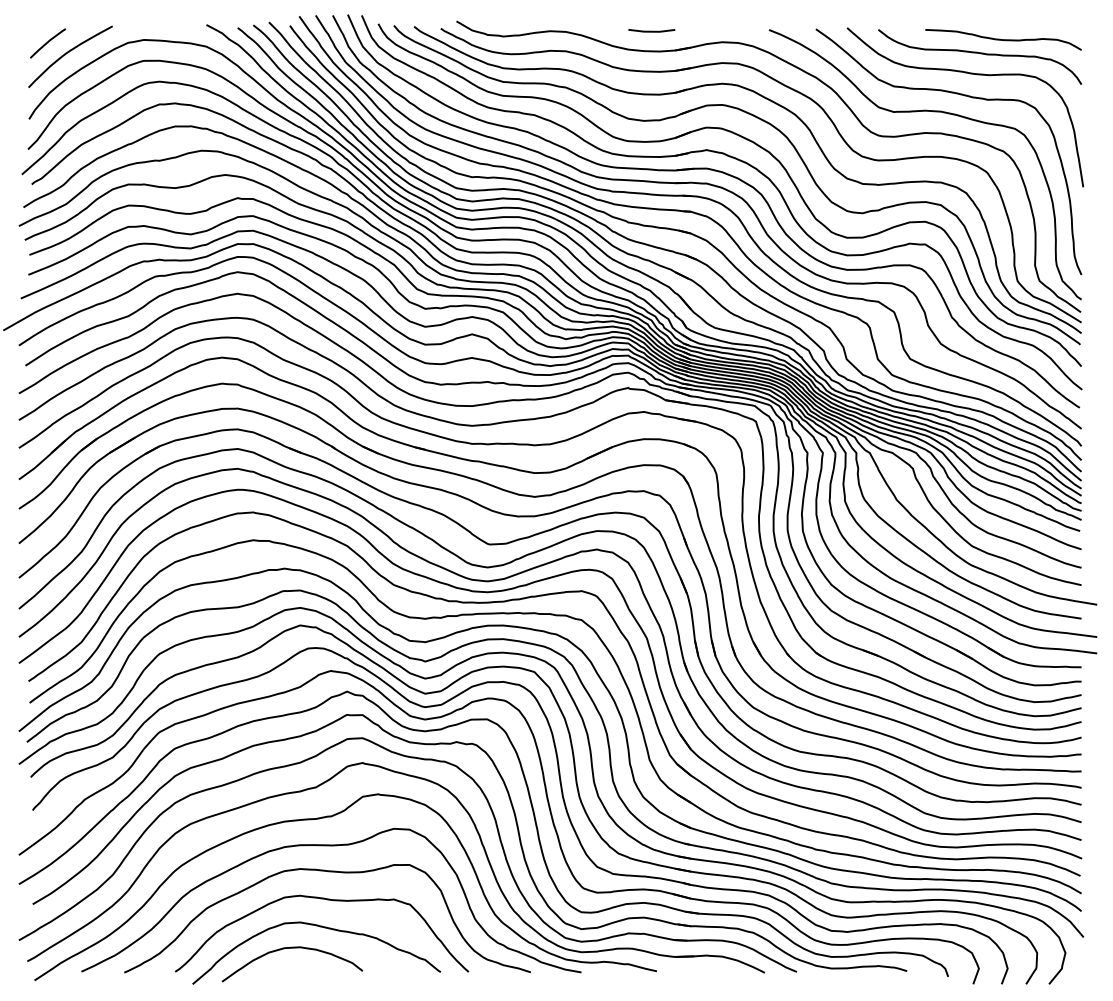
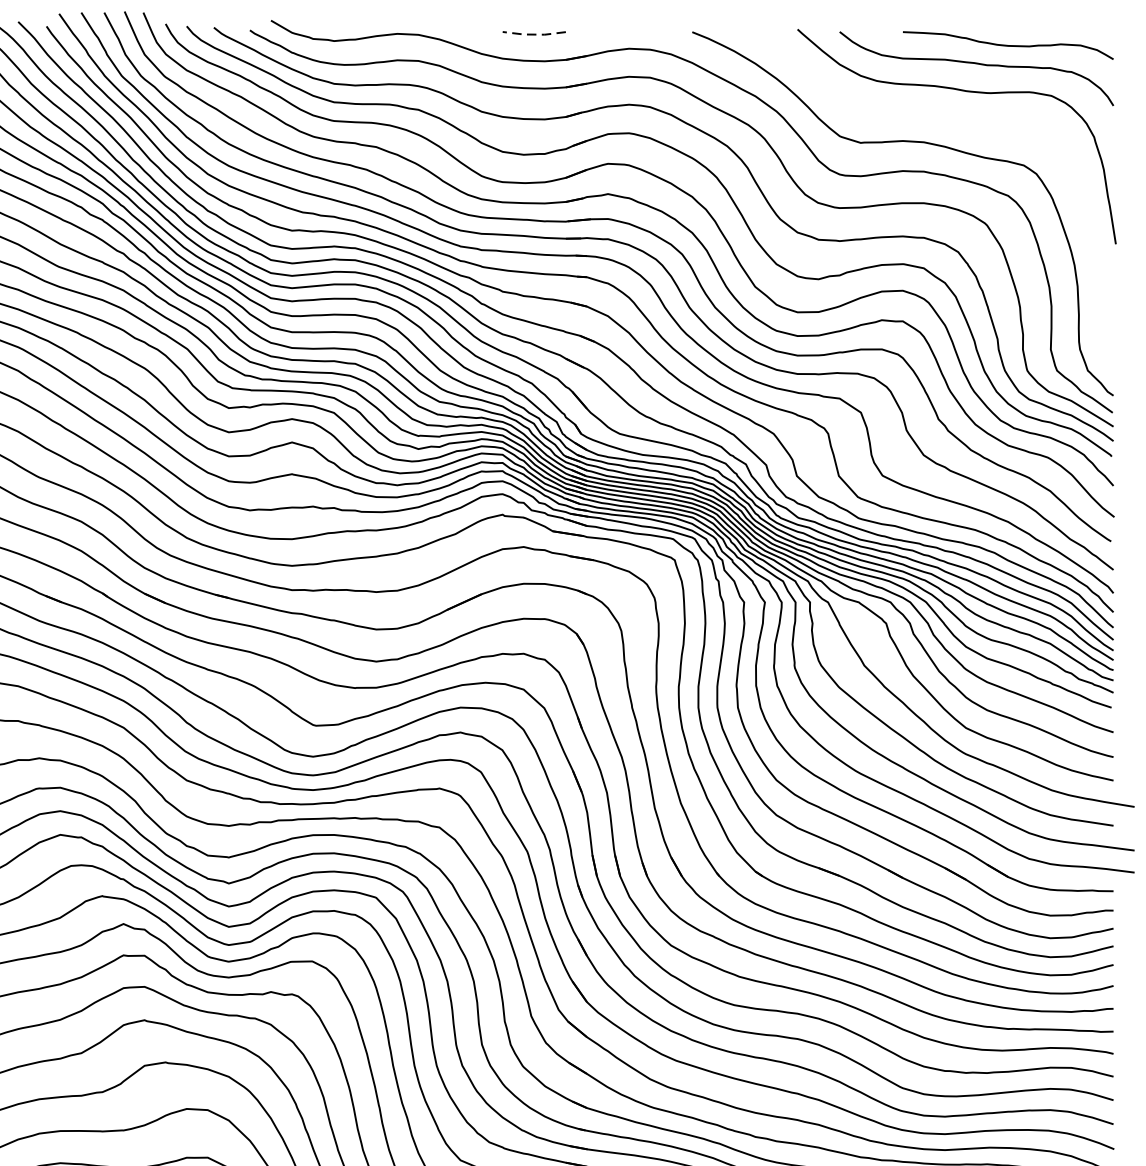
line: (651, 31) -> (533, 34), solid -> dashed
curve: (960, 95) -> (950, 120), removed

